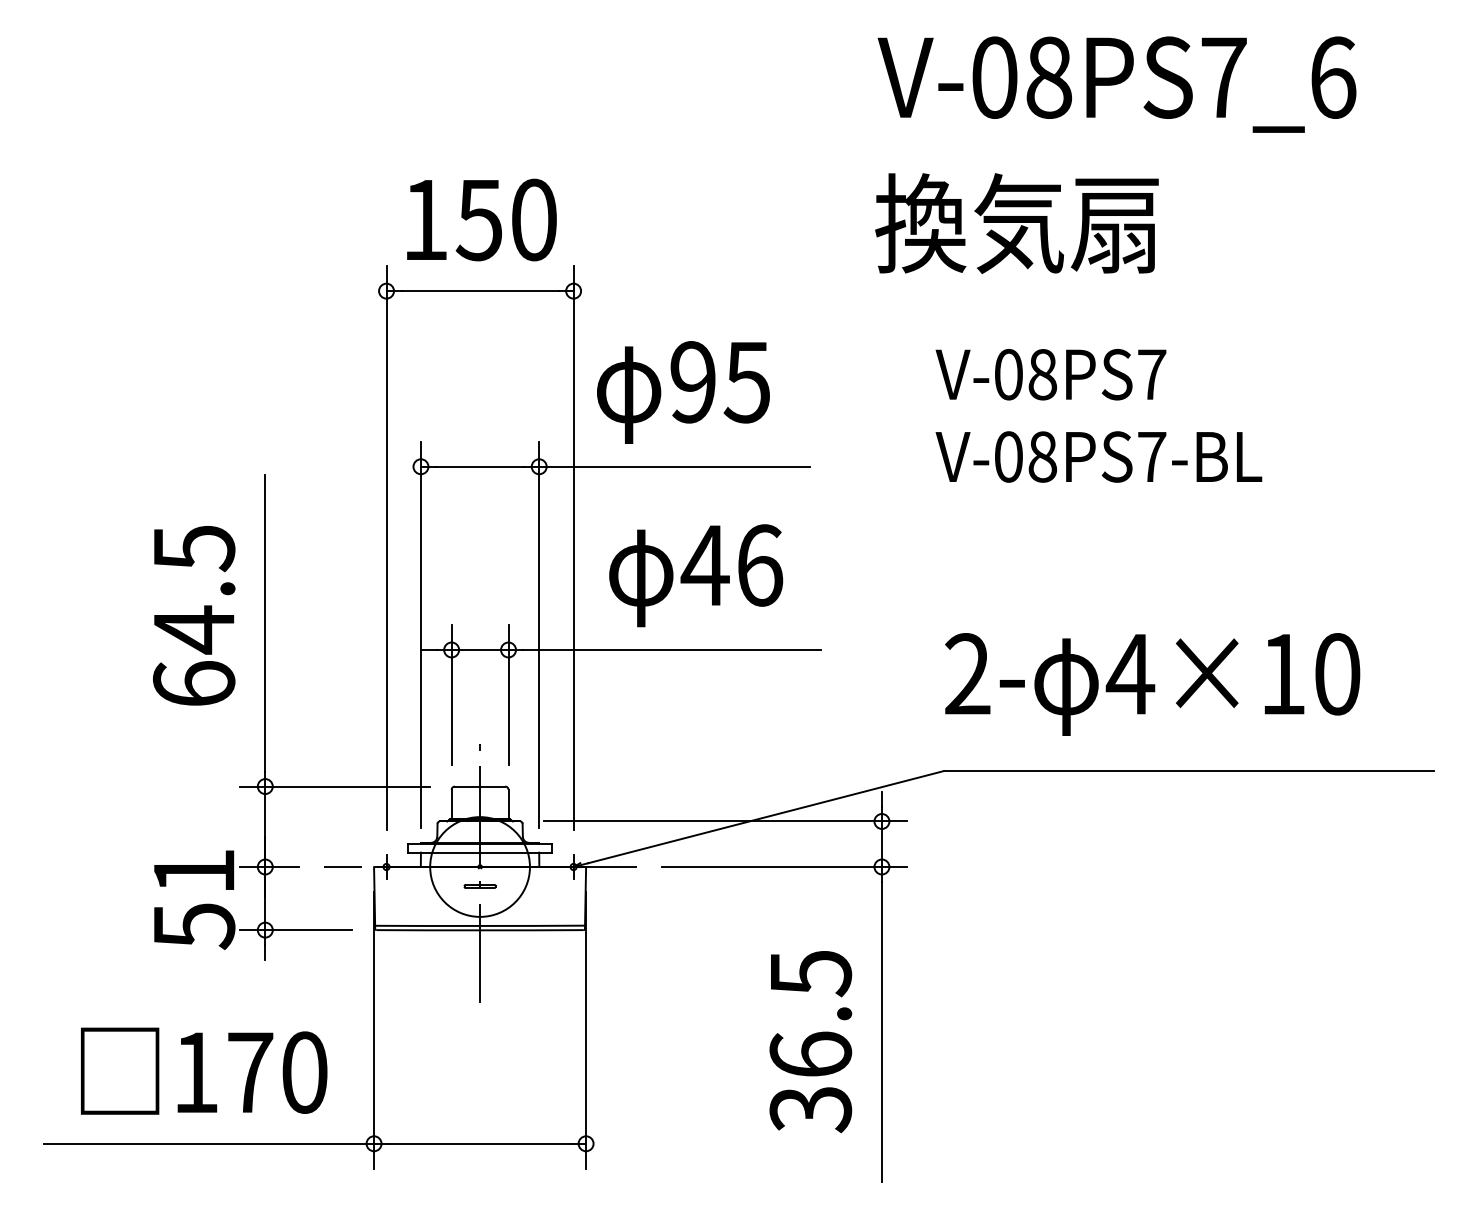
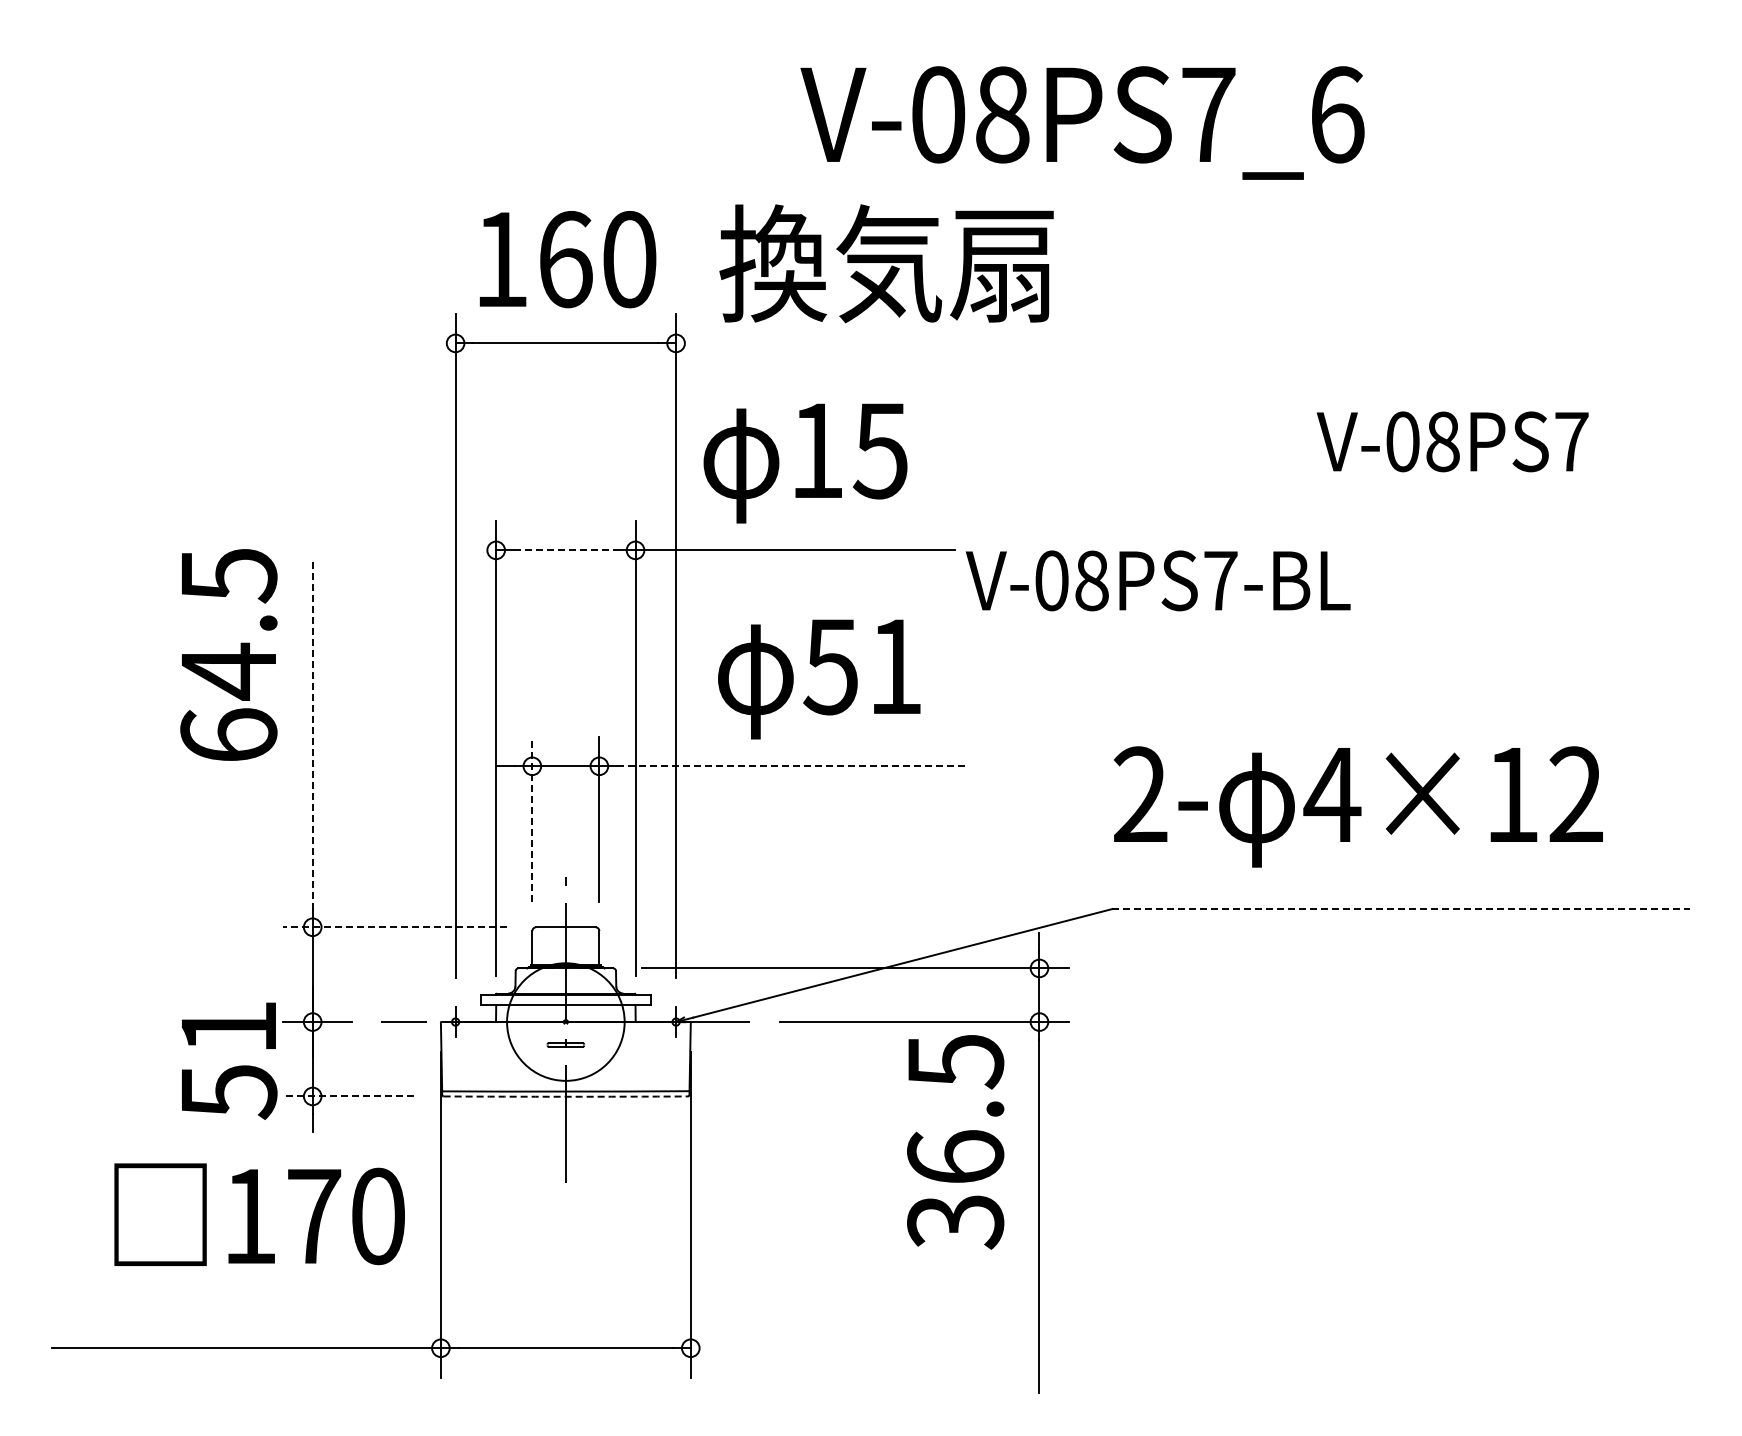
text: (1117, 84) -> (1082, 122), moved
text: (478, 219) -> (564, 259), 150 -> 160
text: (1016, 223) -> (886, 263), moved
text: (1050, 374) -> (1452, 441), moved
text: (692, 382) -> (816, 450), 95 -> 15
text: (1098, 456) -> (1157, 580), moved
line: (480, 466) -> (566, 550), solid -> dashed
text: (731, 565) -> (862, 666), 46 -> 51
text: (193, 615) -> (228, 654), moved
line: (265, 623) -> (312, 735), solid -> dashed
line: (672, 650) -> (792, 766), solid -> dashed
text: (1337, 673) -> (1576, 794), 4×10 -> 4×12
line: (451, 694) -> (532, 818), solid -> dashed
line: (1189, 771) -> (1401, 909), solid -> dashed
line: (335, 786) -> (395, 927), solid -> dashed
line: (295, 930) -> (348, 1096), solid -> dashed
arc: (479, 930) -> (565, 1096), solid -> dashed
text: (810, 1042) -> (955, 1142), moved
text: (204, 1071) -> (259, 1214), moved

